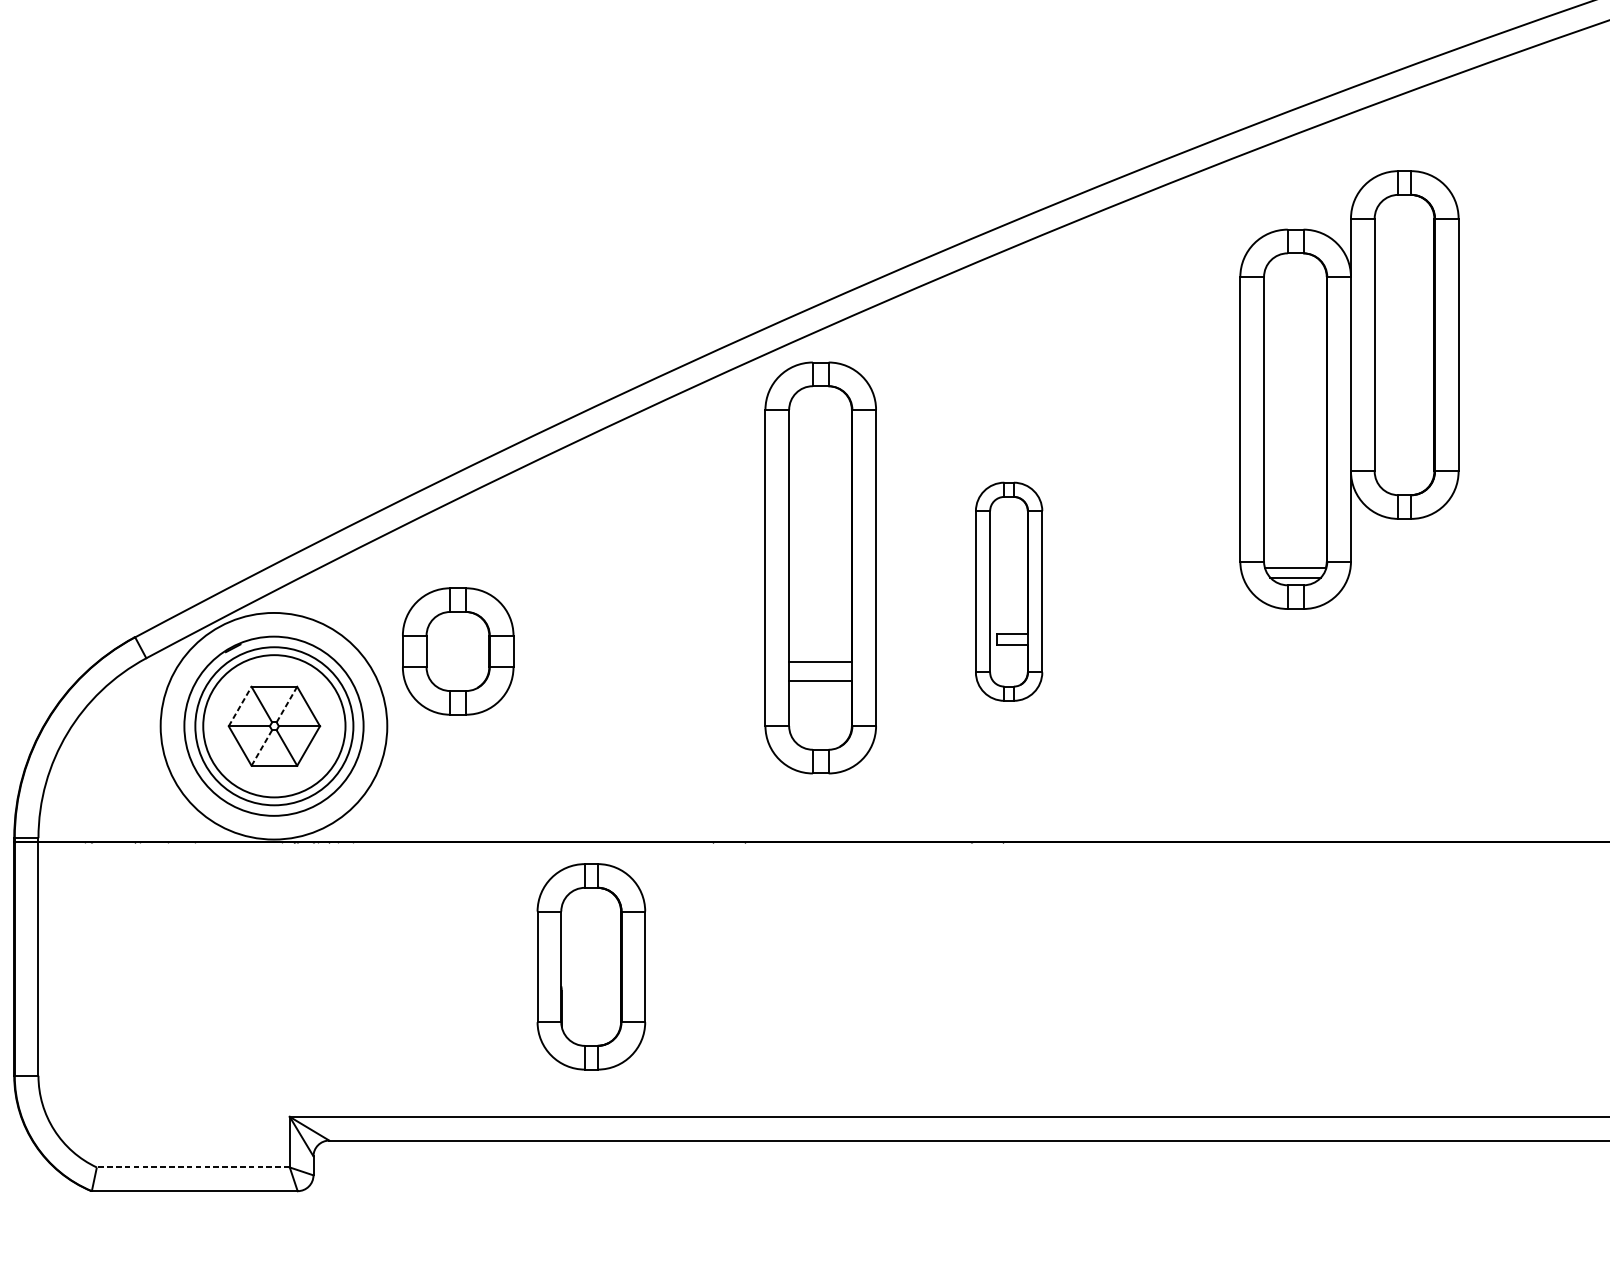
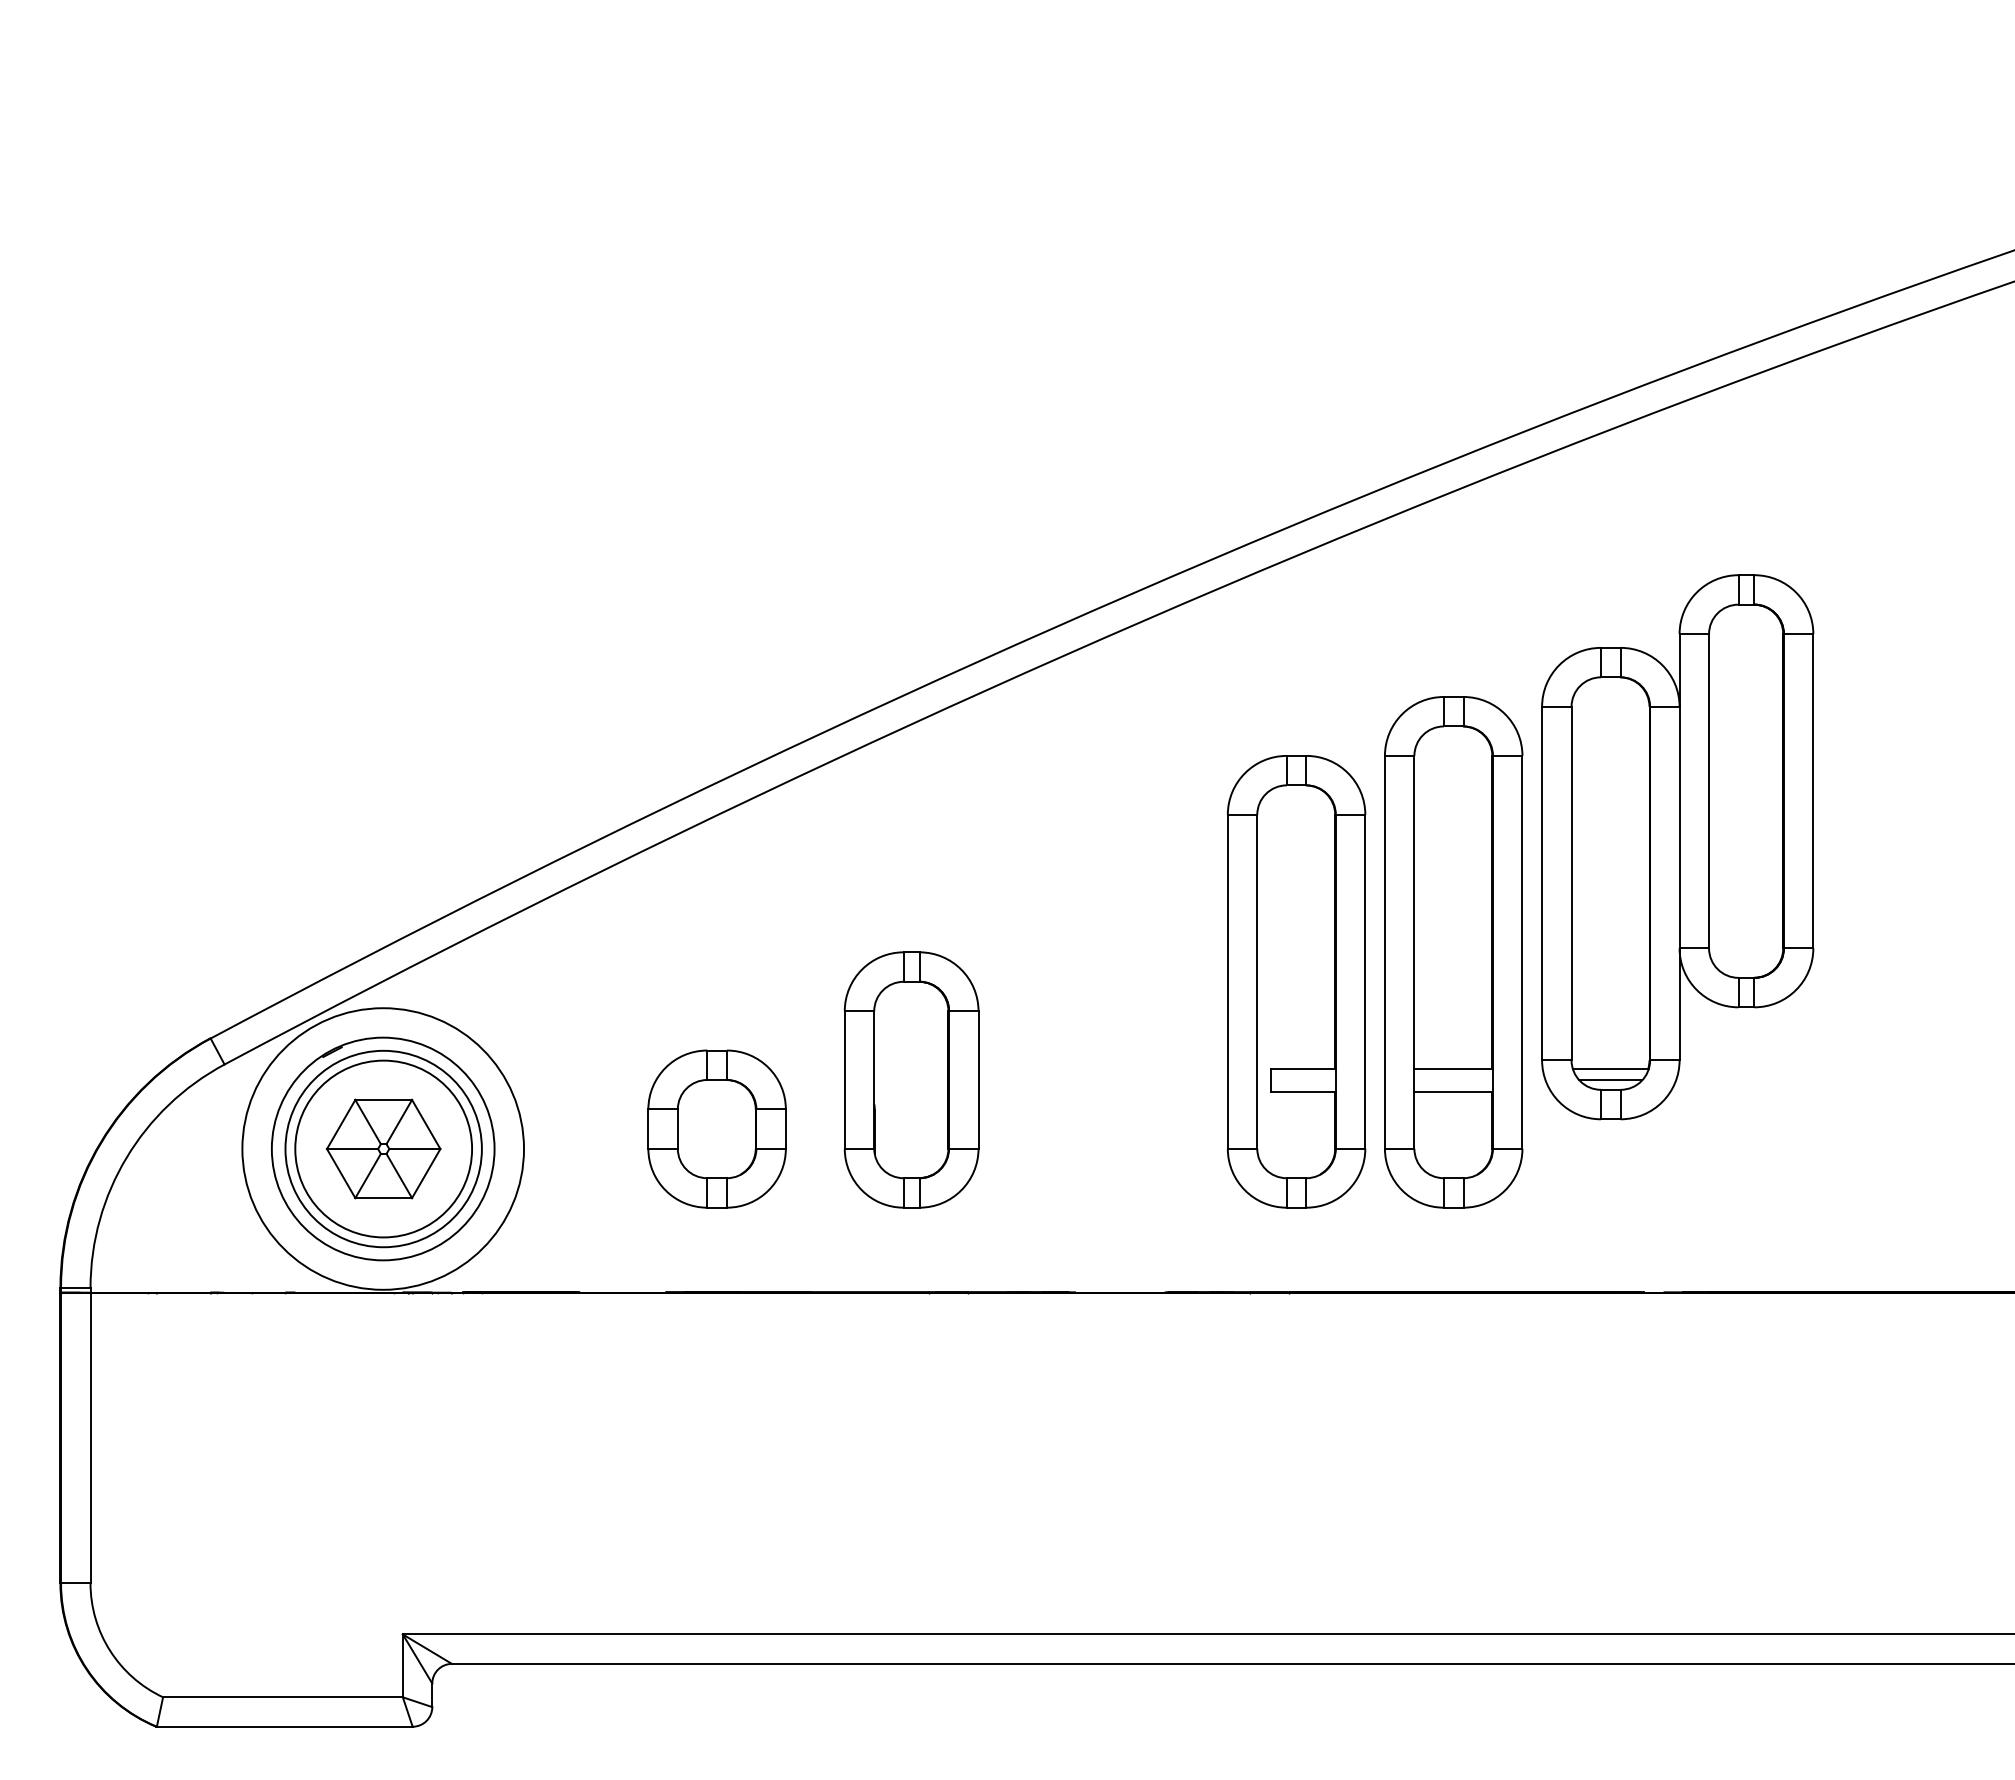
part: (1349, 390) -> (1677, 847), moved
part: (820, 568) -> (1453, 952), moved
part: (1008, 591) -> (1296, 981), size x1.67
part: (457, 651) -> (716, 1128), moved
line: (287, 704) -> (399, 1122), dashed -> solid
line: (240, 706) -> (341, 1124), dashed -> solid
line: (262, 748) -> (368, 1176), dashed -> solid
part: (591, 966) -> (911, 1079), moved
line: (192, 1167) -> (282, 1697), dashed -> solid

